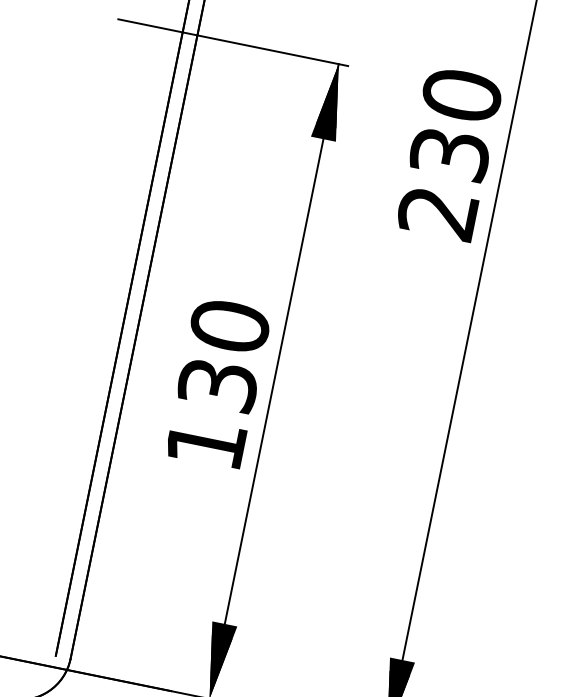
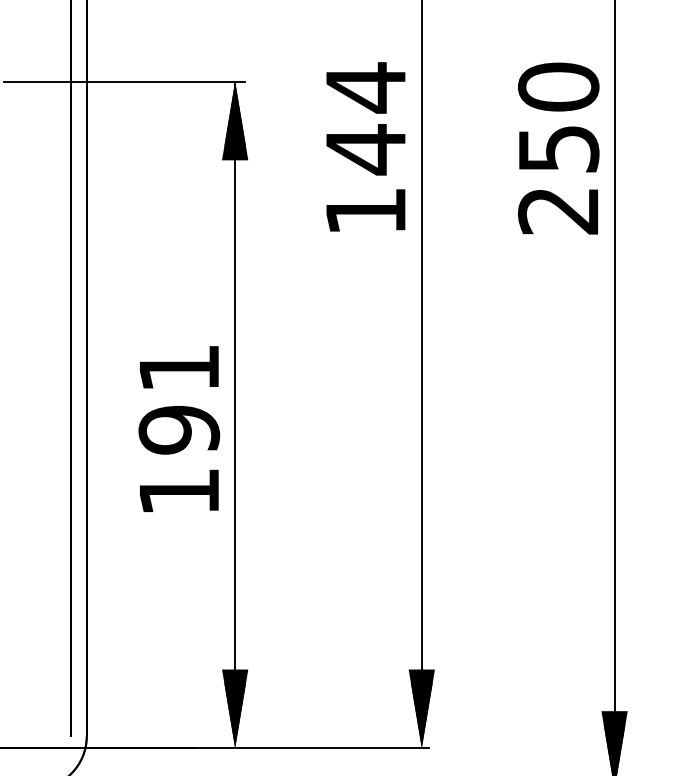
text: (449, 153) -> (365, 148), 230 -> 144
text: (224, 355) -> (179, 398), 130 -> 191

